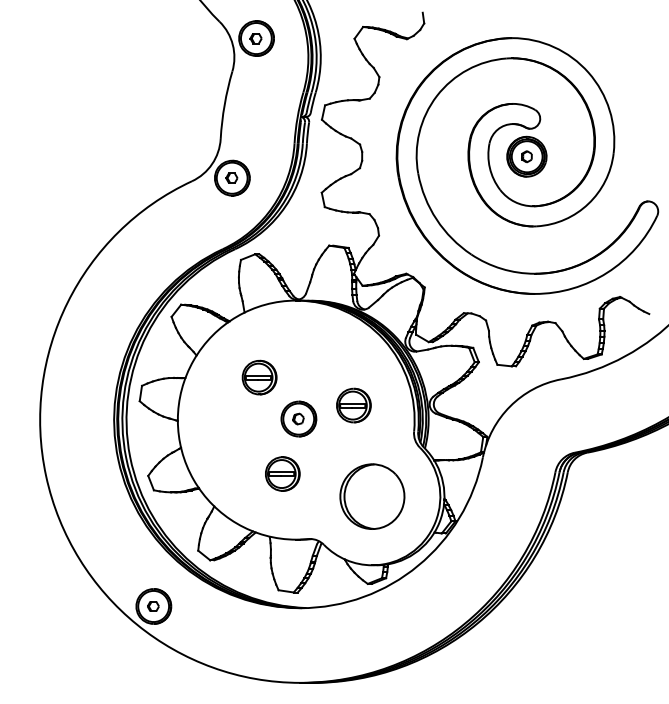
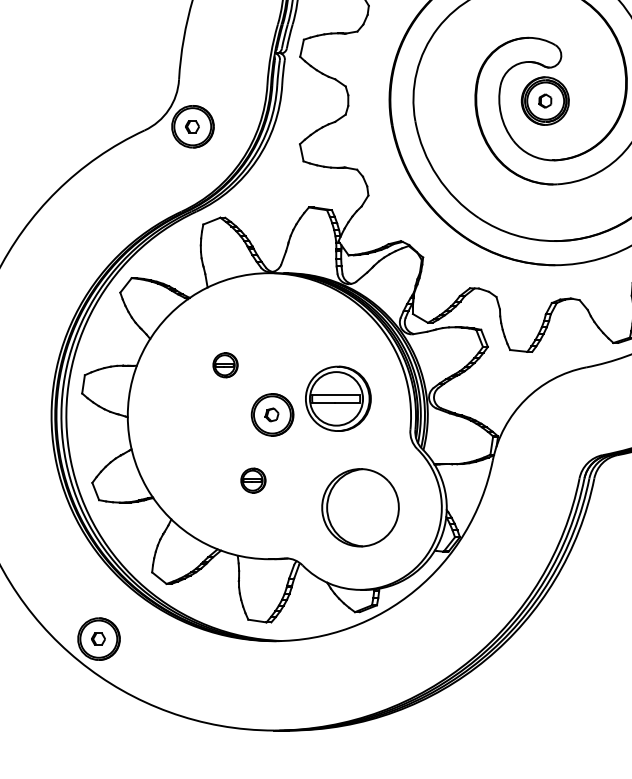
part: (259, 377) -> (225, 365), size x0.6
part: (353, 405) -> (337, 398), size x1.6
part: (282, 473) -> (252, 480), size x0.6

